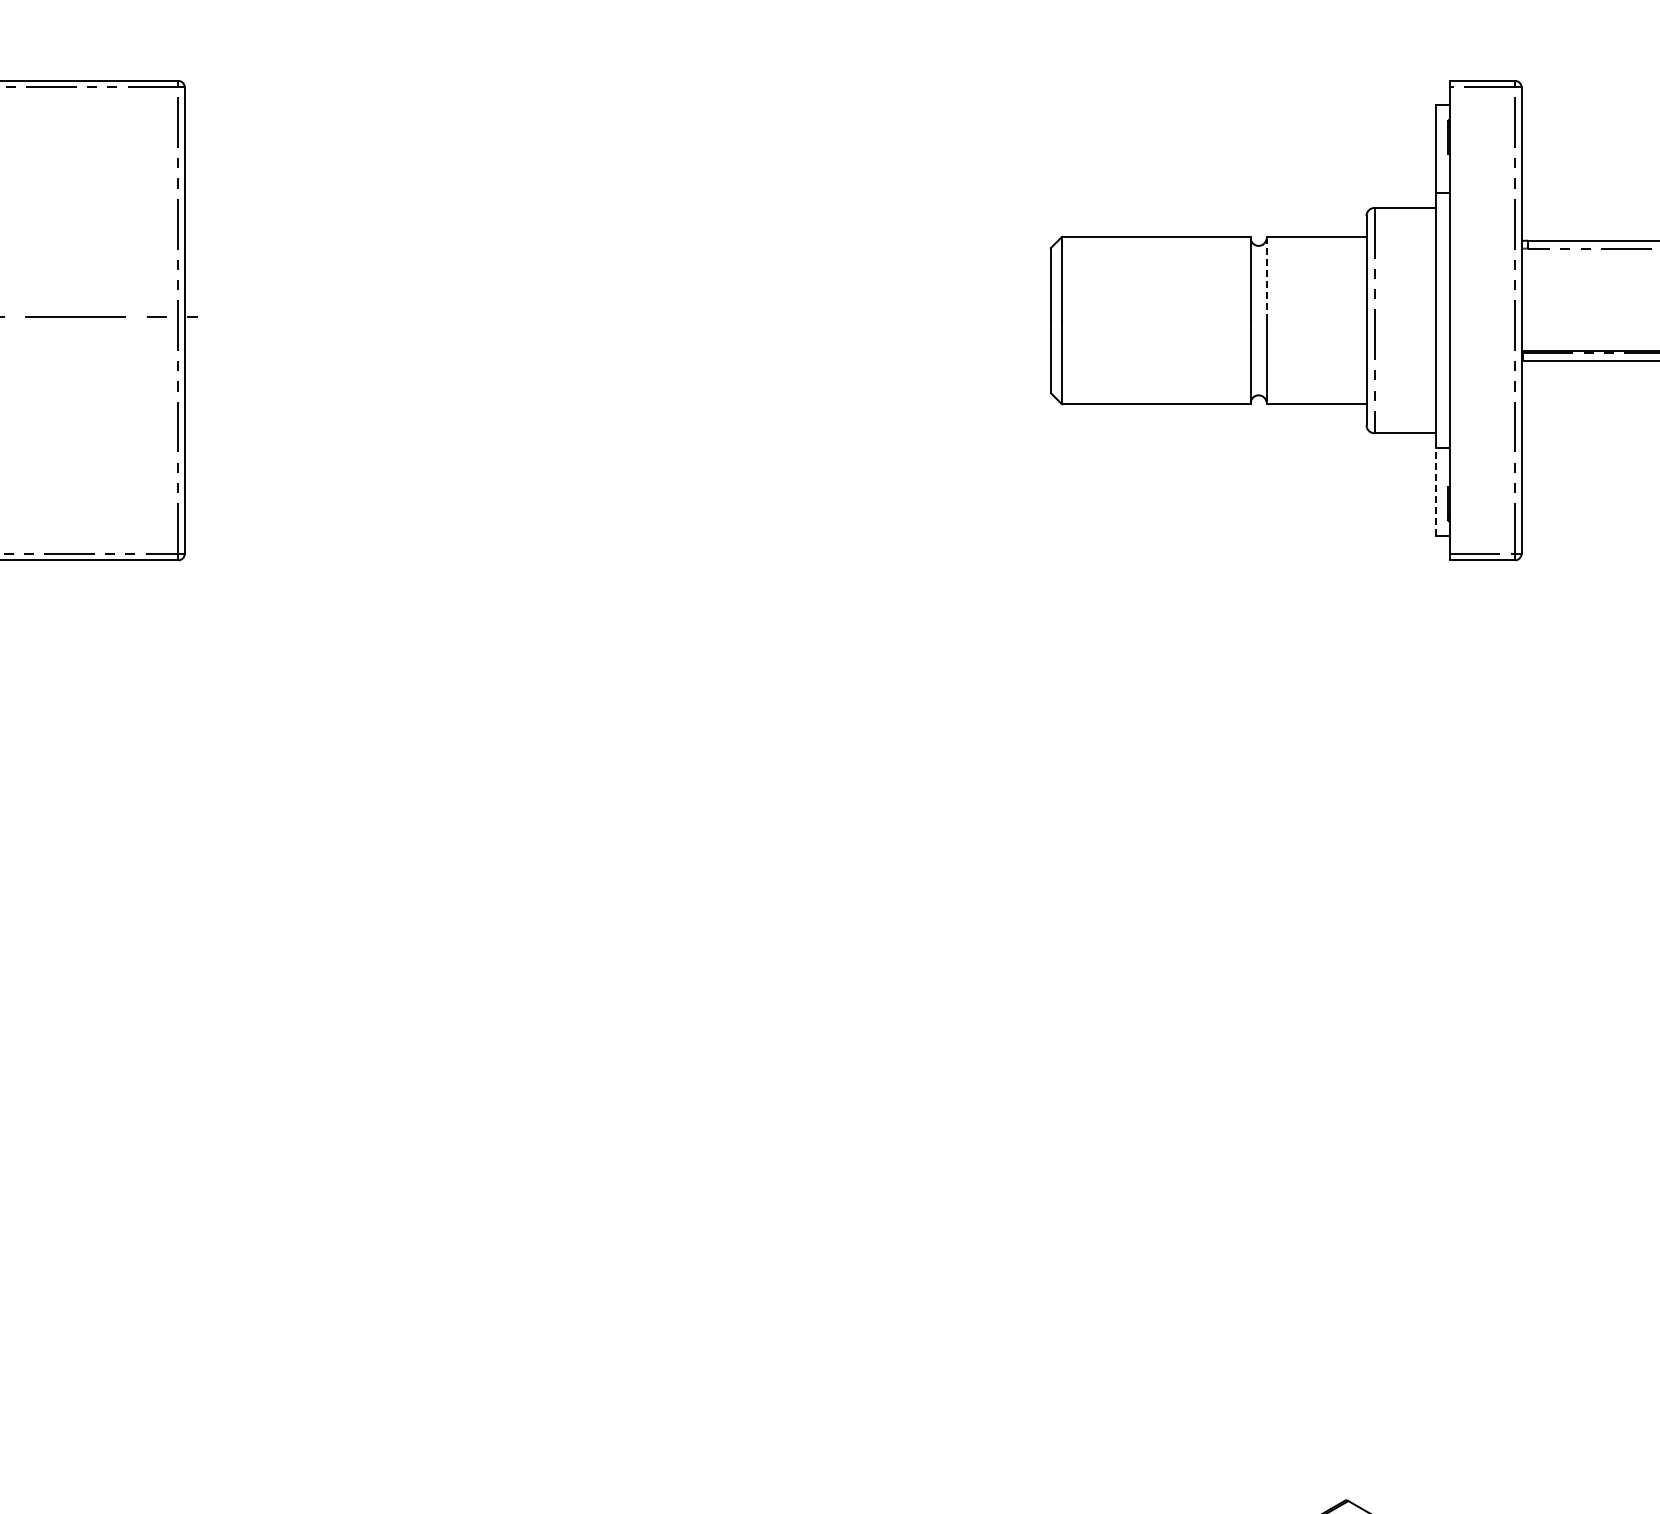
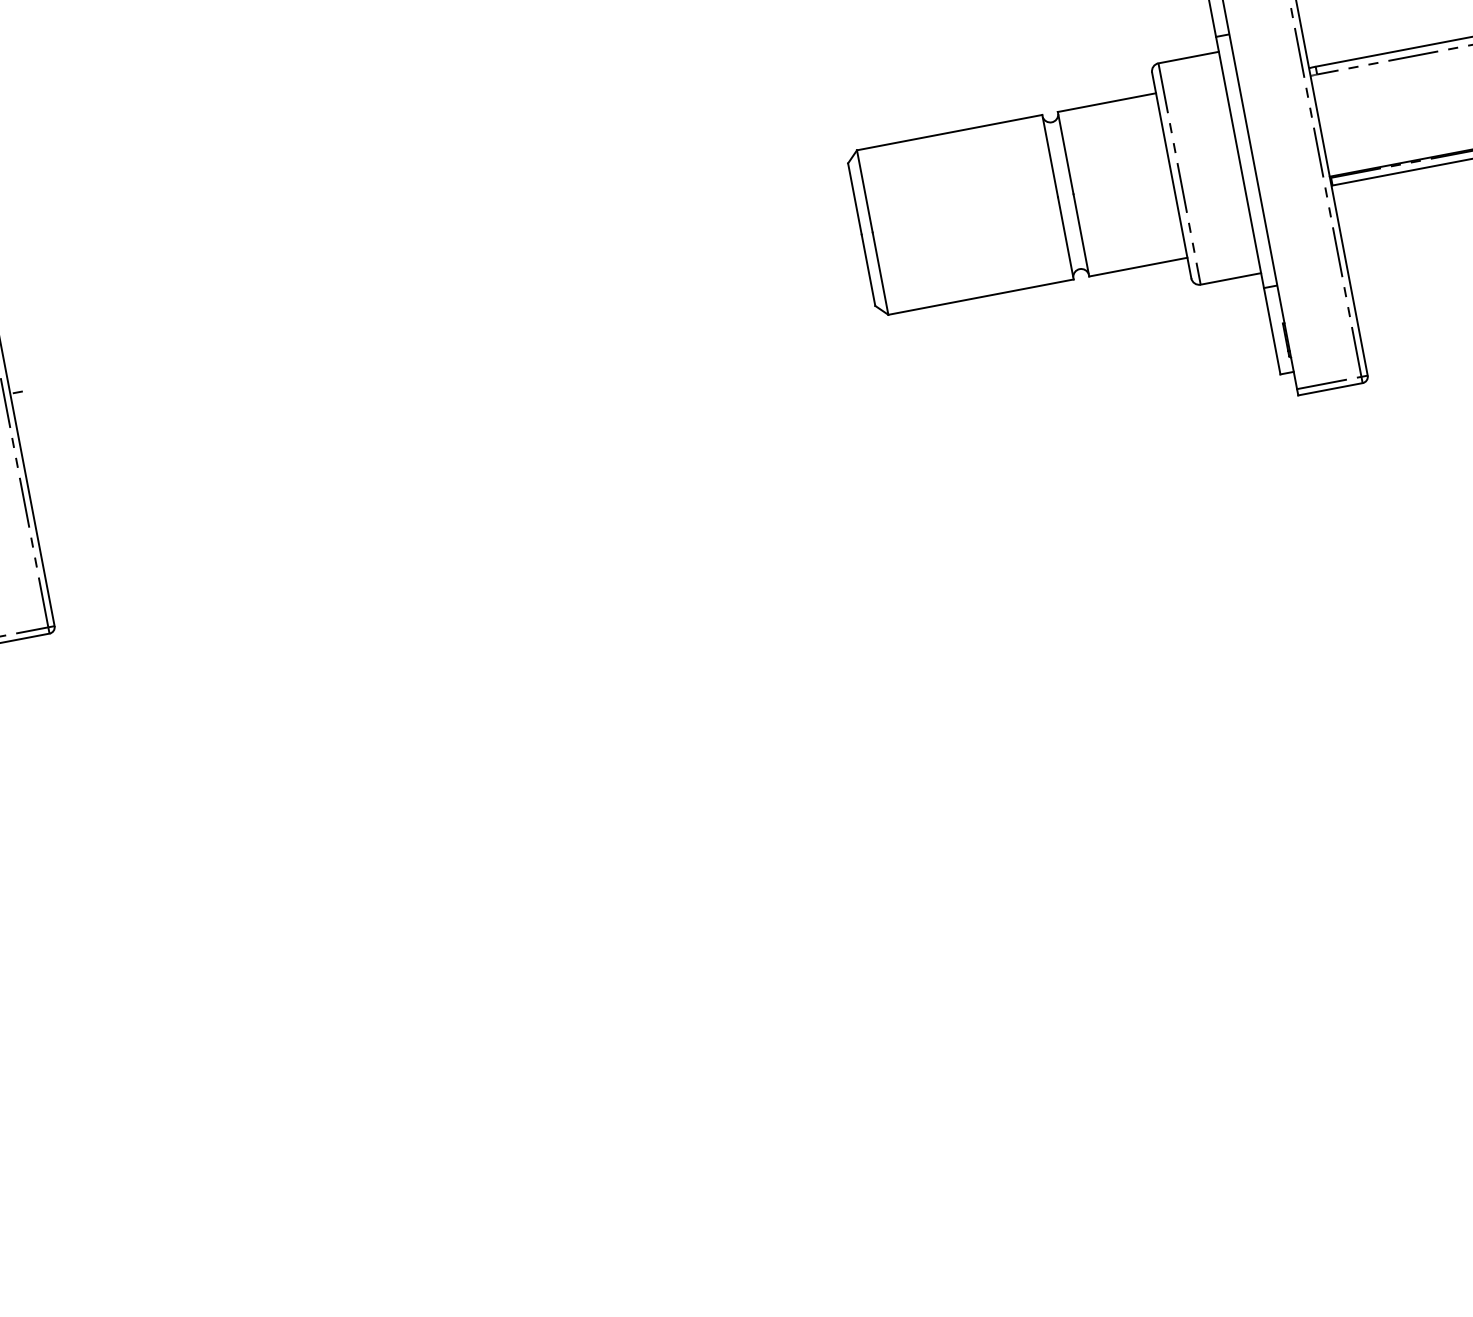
line: (1266, 278) -> (1065, 152), dashed -> solid
line: (1436, 492) -> (1272, 331), dashed -> solid

